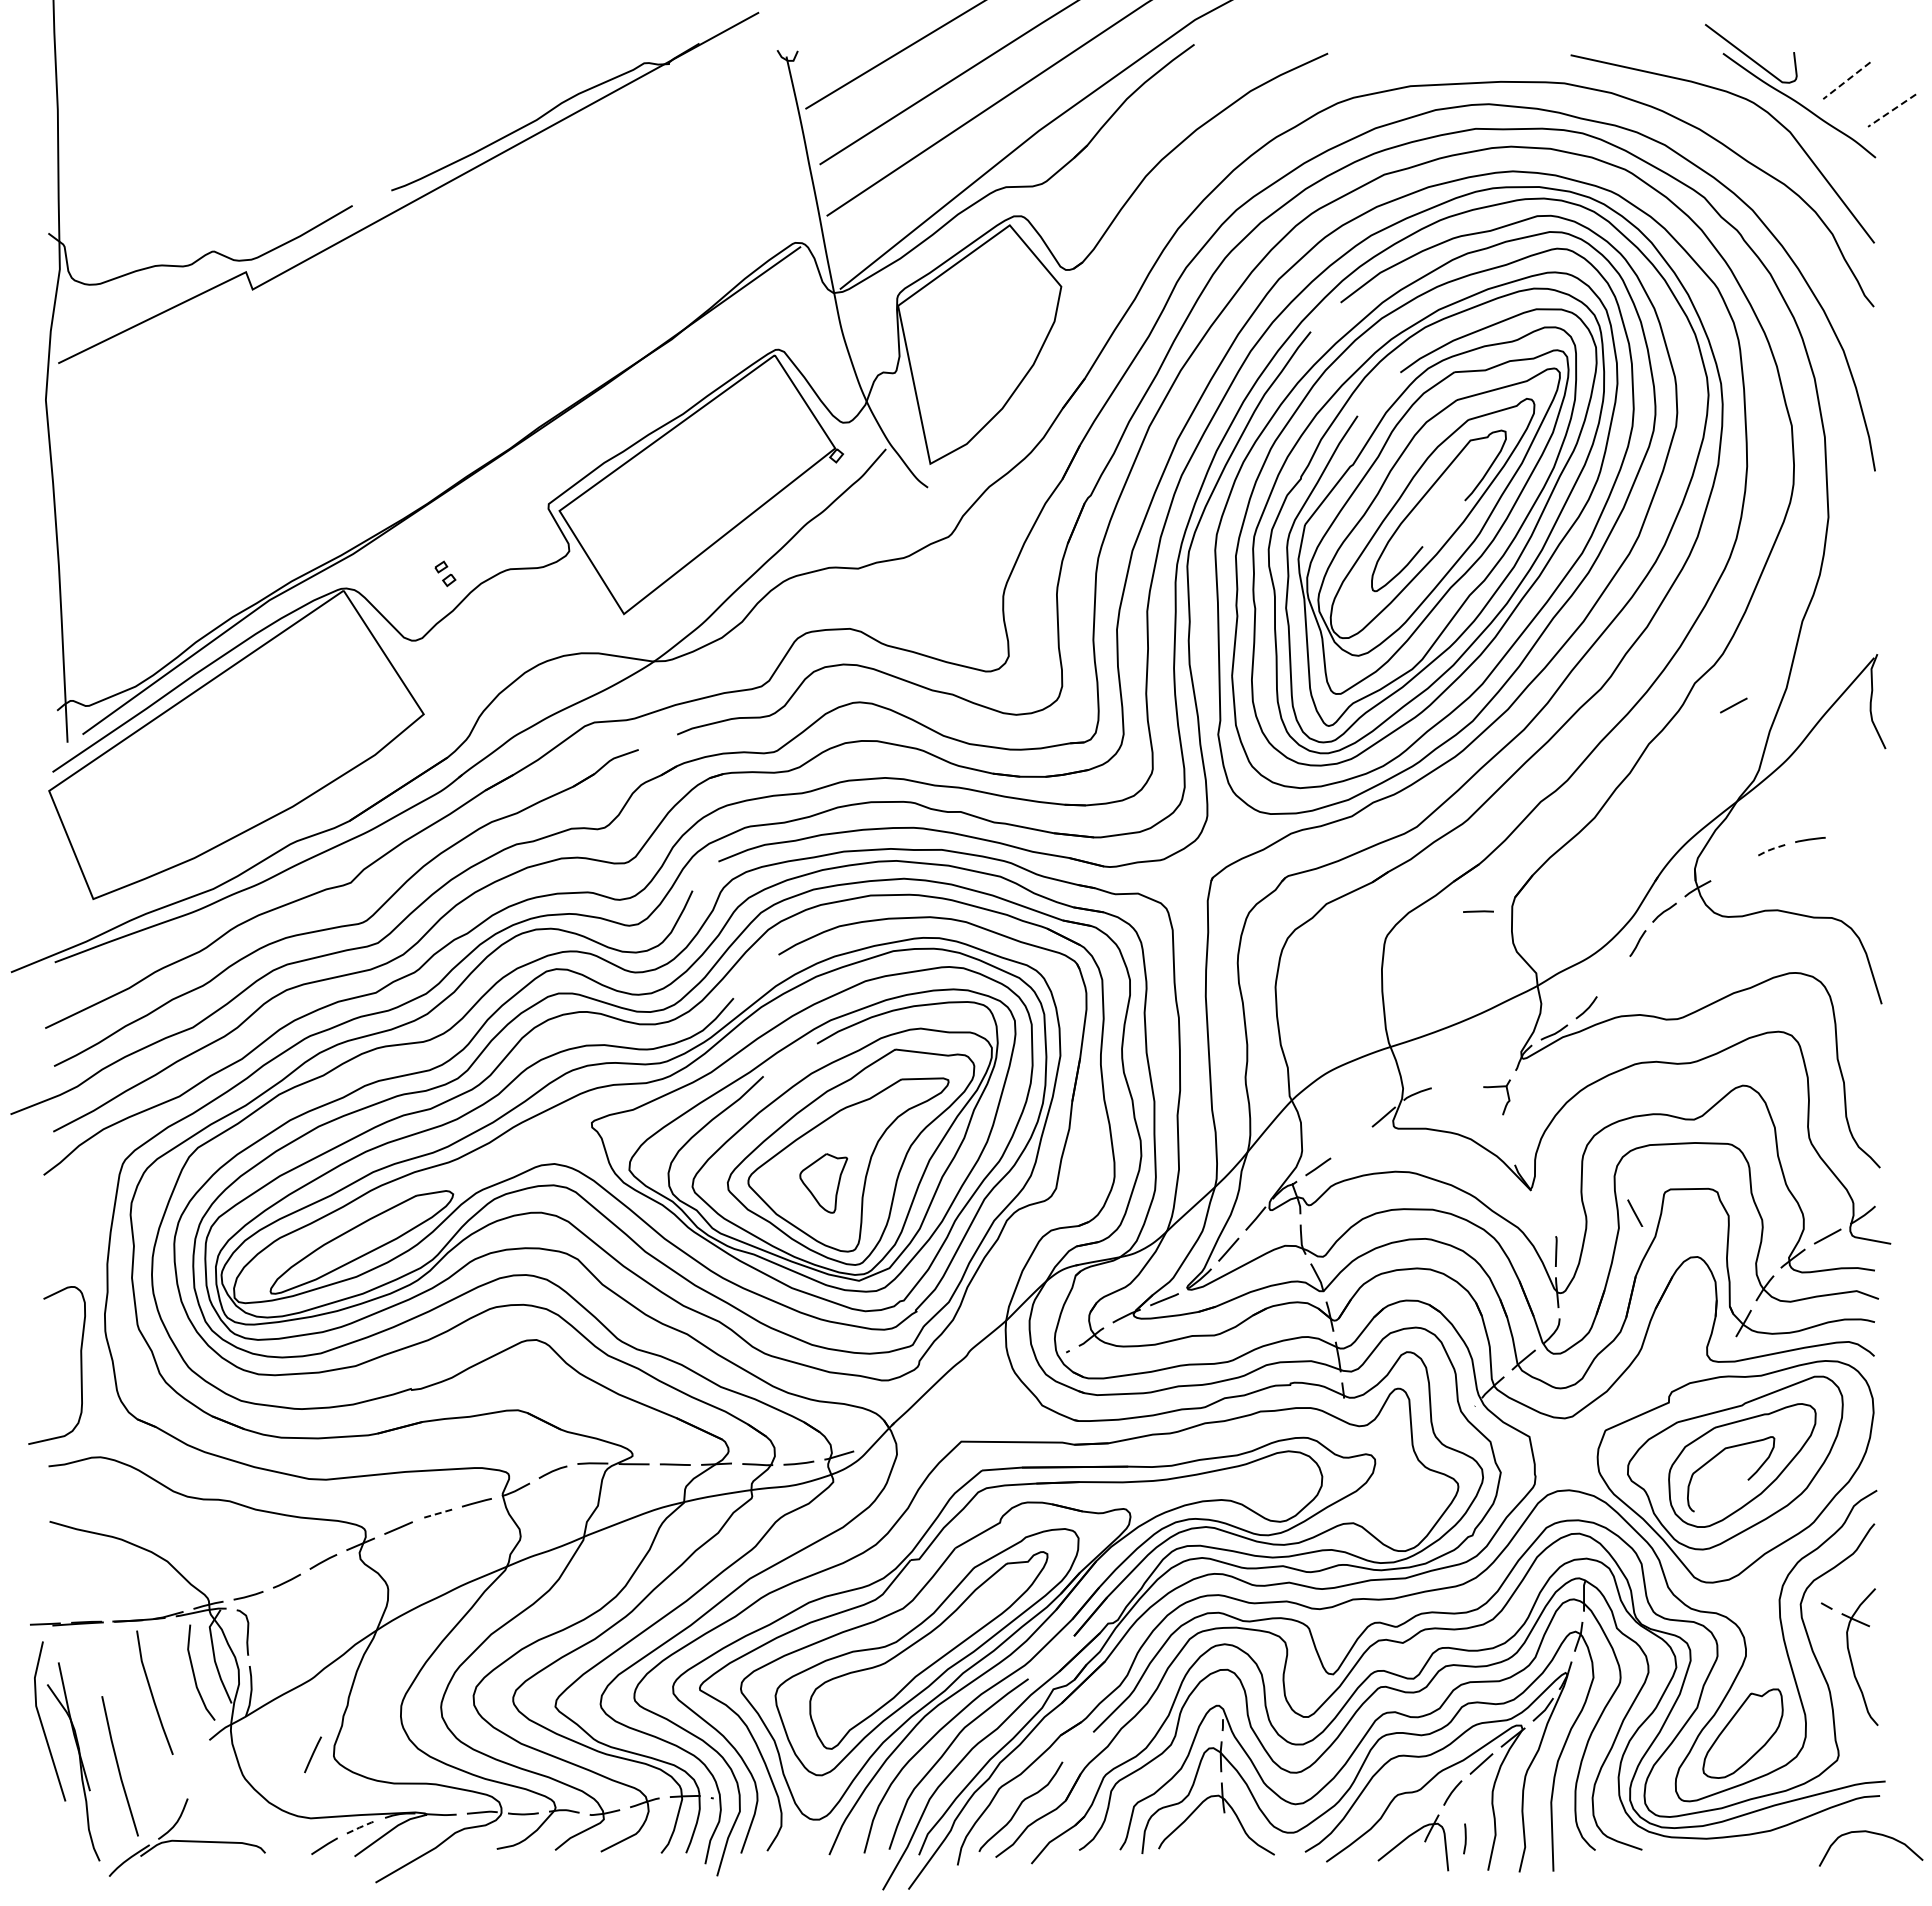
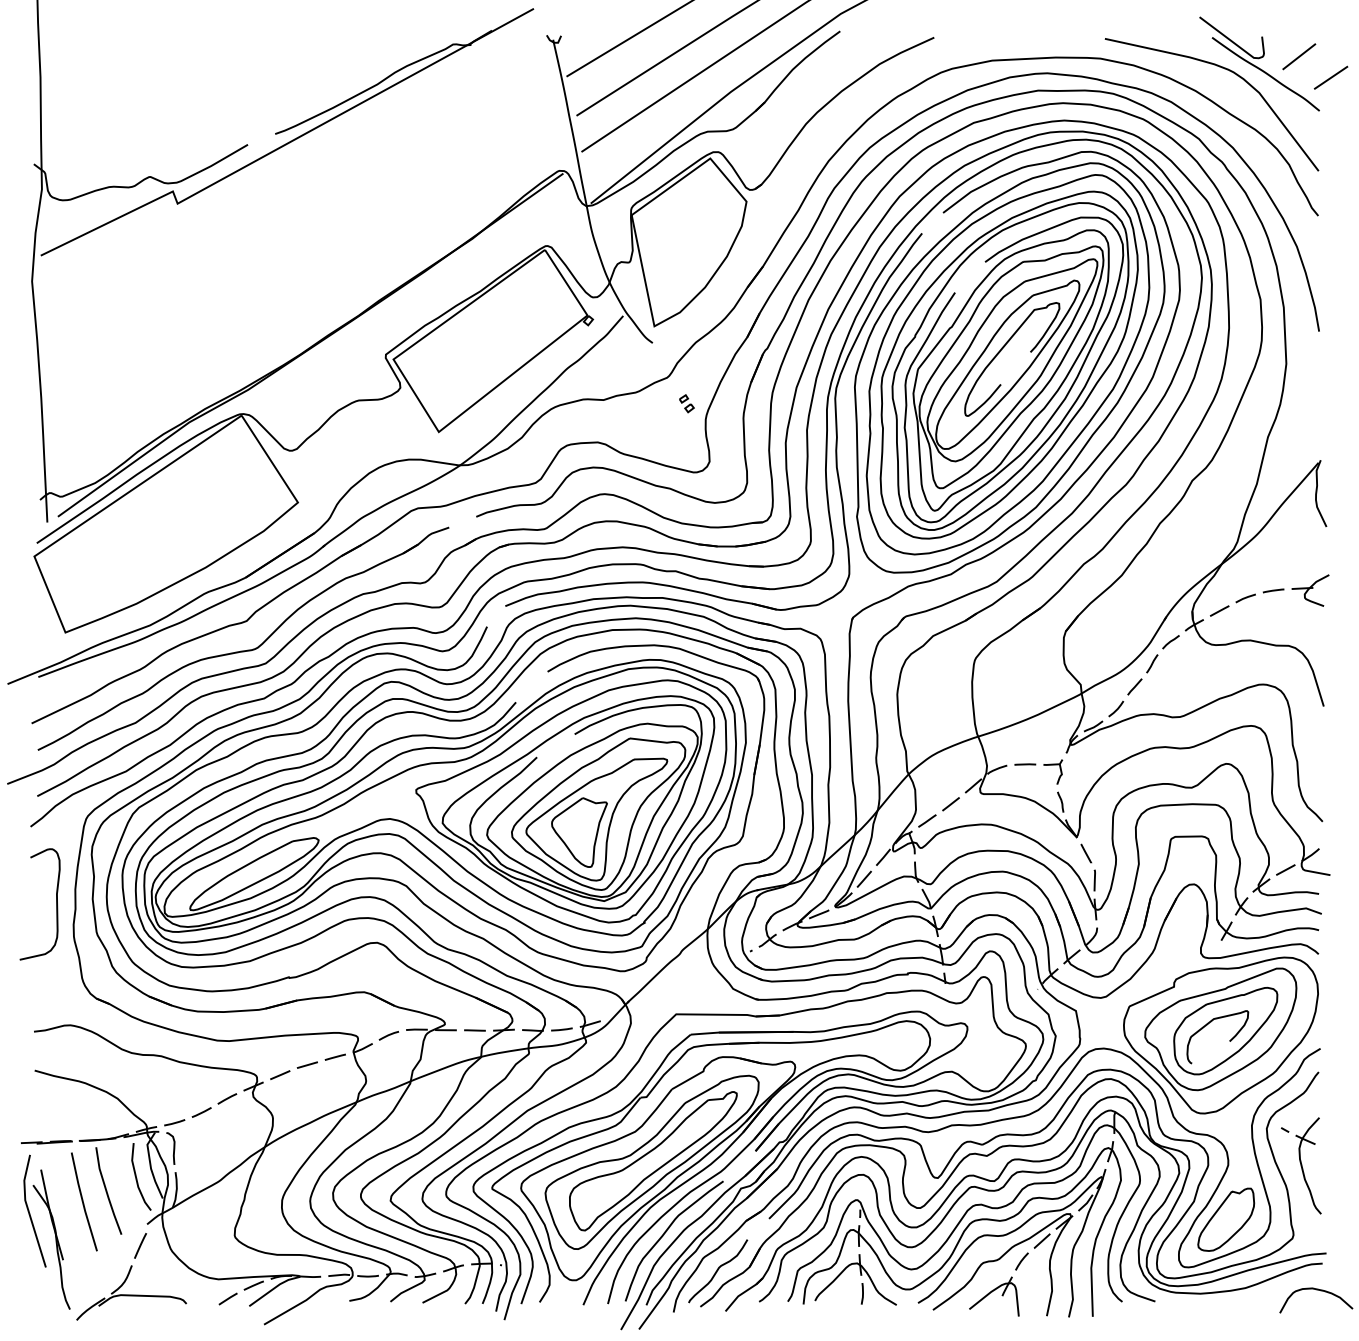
line: (1846, 80) -> (1299, 56), dashed -> solid
line: (1892, 110) -> (1331, 77), dashed -> solid
part: (445, 573) -> (686, 403), moved
line: (1733, 705) -> (1219, 611), moved
part: (1862, 839) -> (1310, 590), added
line: (1770, 850) -> (1245, 598), dashed -> solid
line: (1478, 911) -> (1025, 764), moved
line: (1612, 976) -> (1134, 687), added
curve: (1508, 1139) -> (1061, 801), added
line: (1351, 1143) -> (950, 804), added
part: (823, 1183) -> (579, 832), size x1.67
line: (1635, 1212) -> (1086, 853), moved
curve: (80, 1365) -> (56, 904), moved
line: (436, 1514) -> (306, 1065), dashed -> solid
line: (312, 1754) -> (140, 1245), moved
line: (118, 1766) -> (83, 1202), moved
line: (361, 1826) -> (254, 1285), dashed -> solid
line: (1465, 1838) -> (862, 1293), moved

